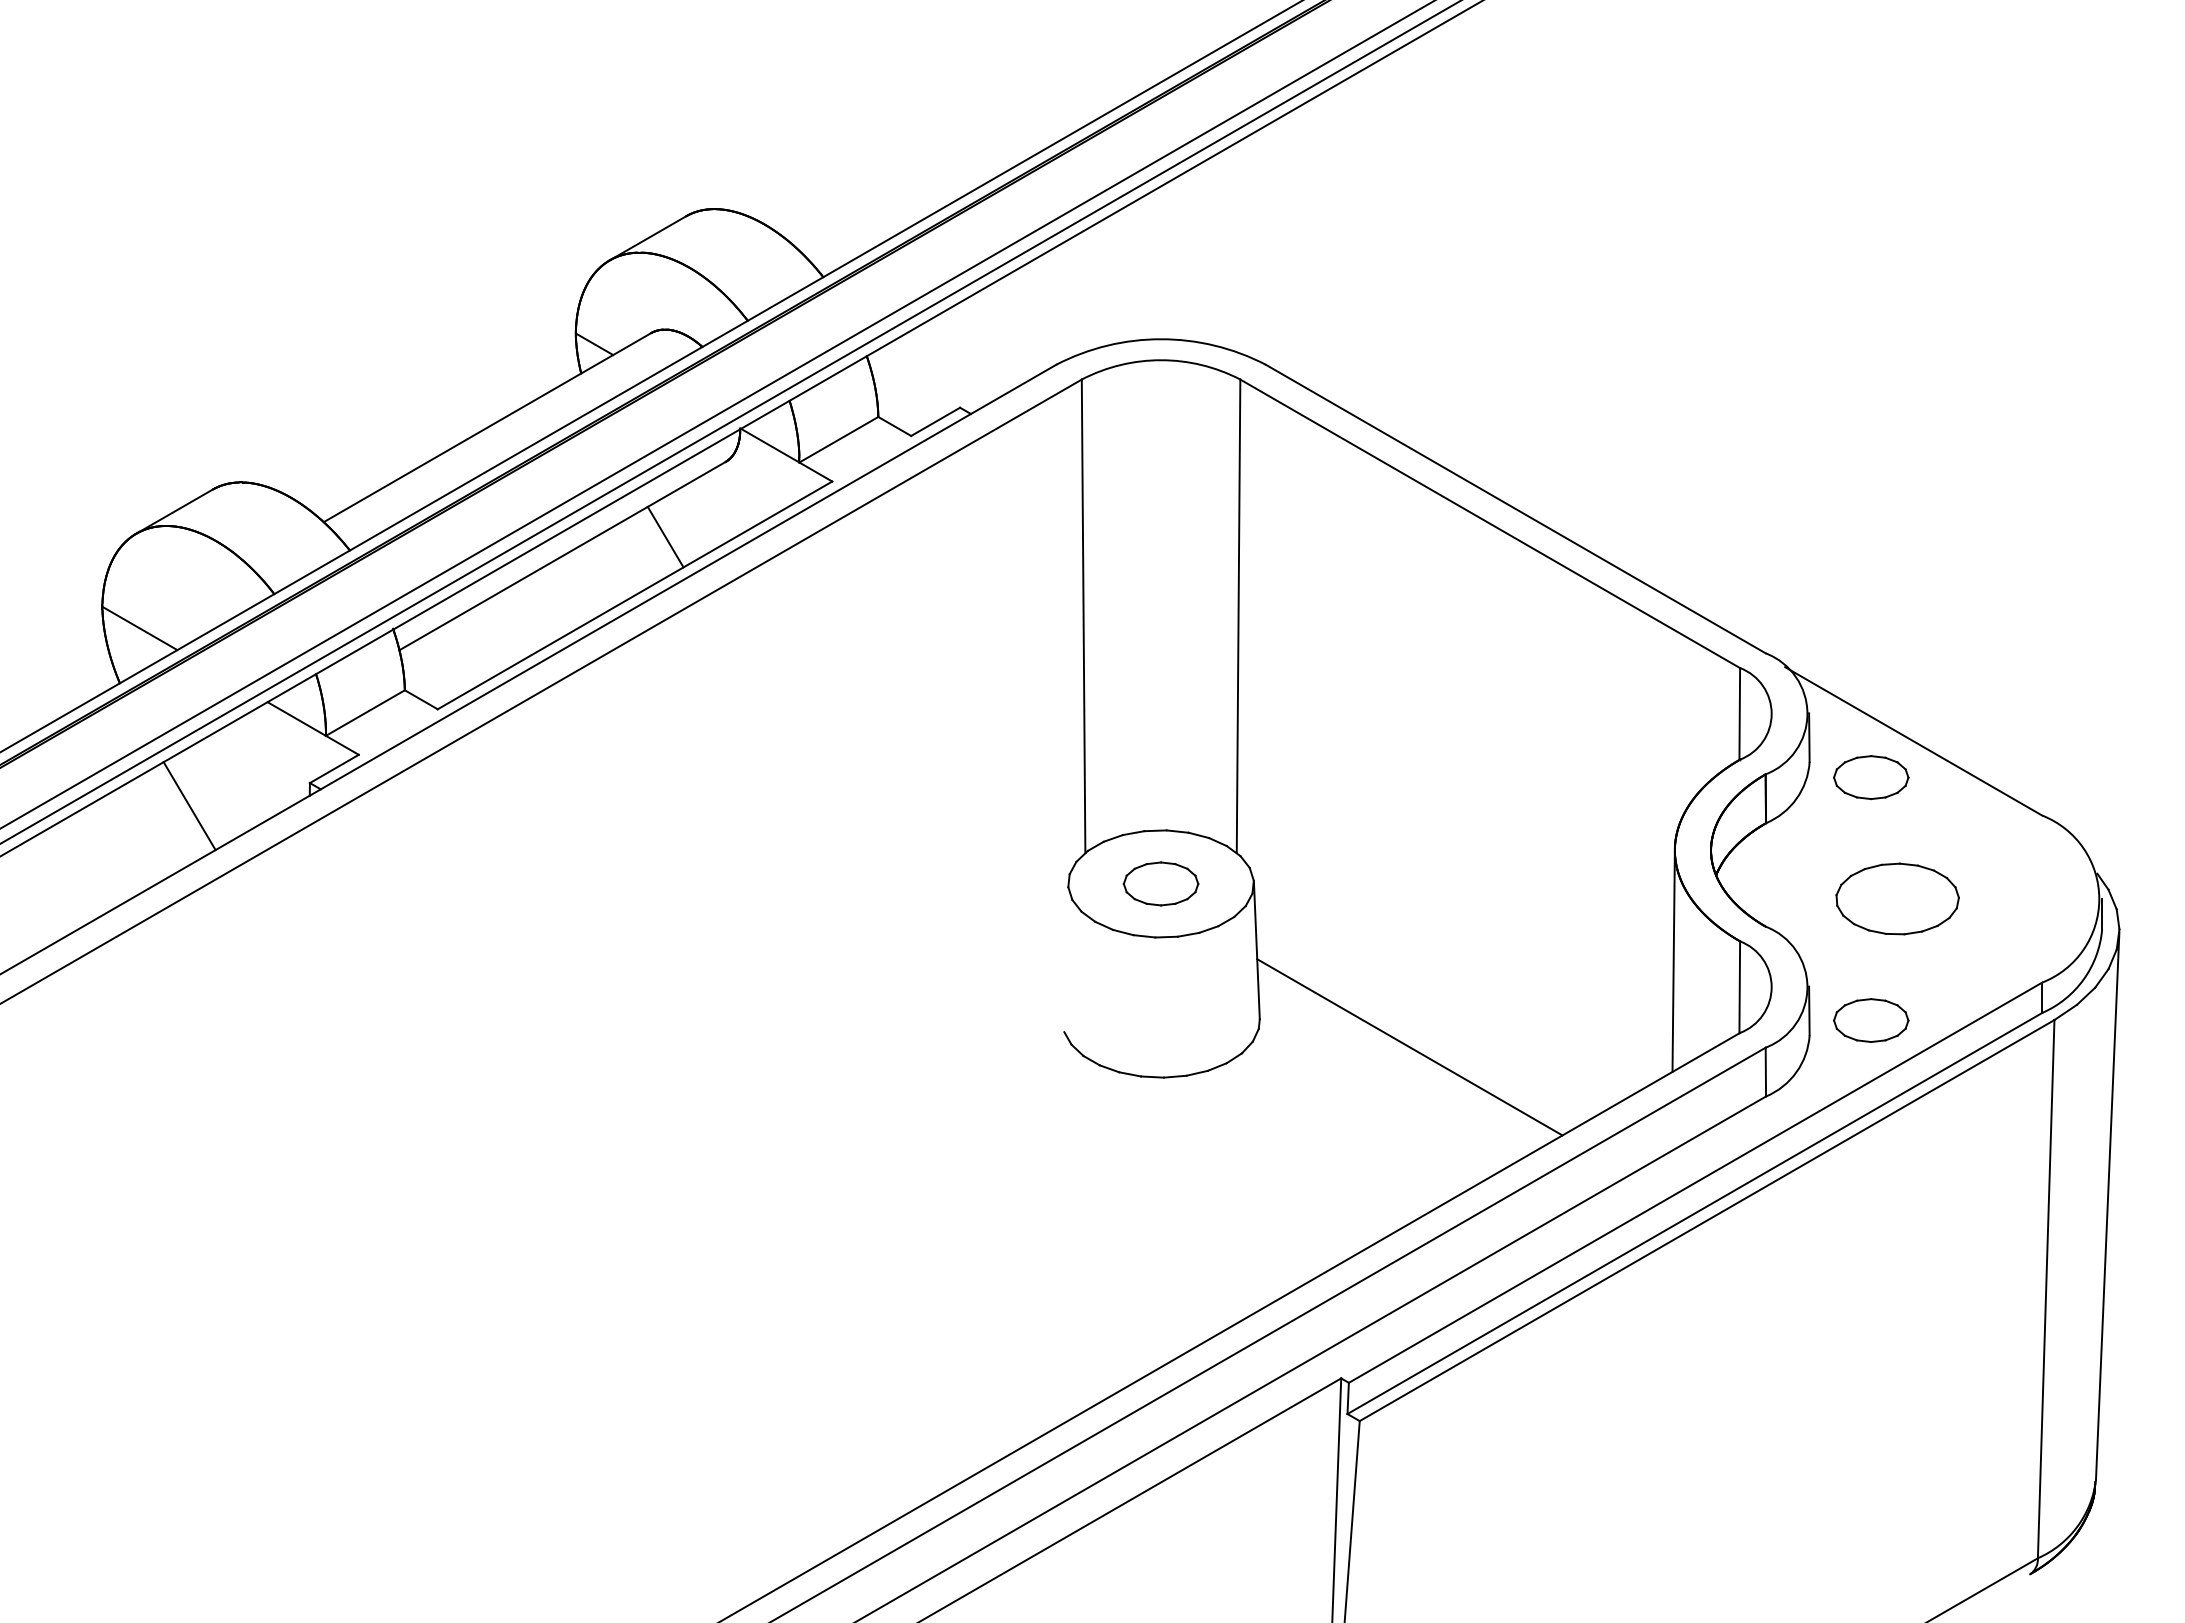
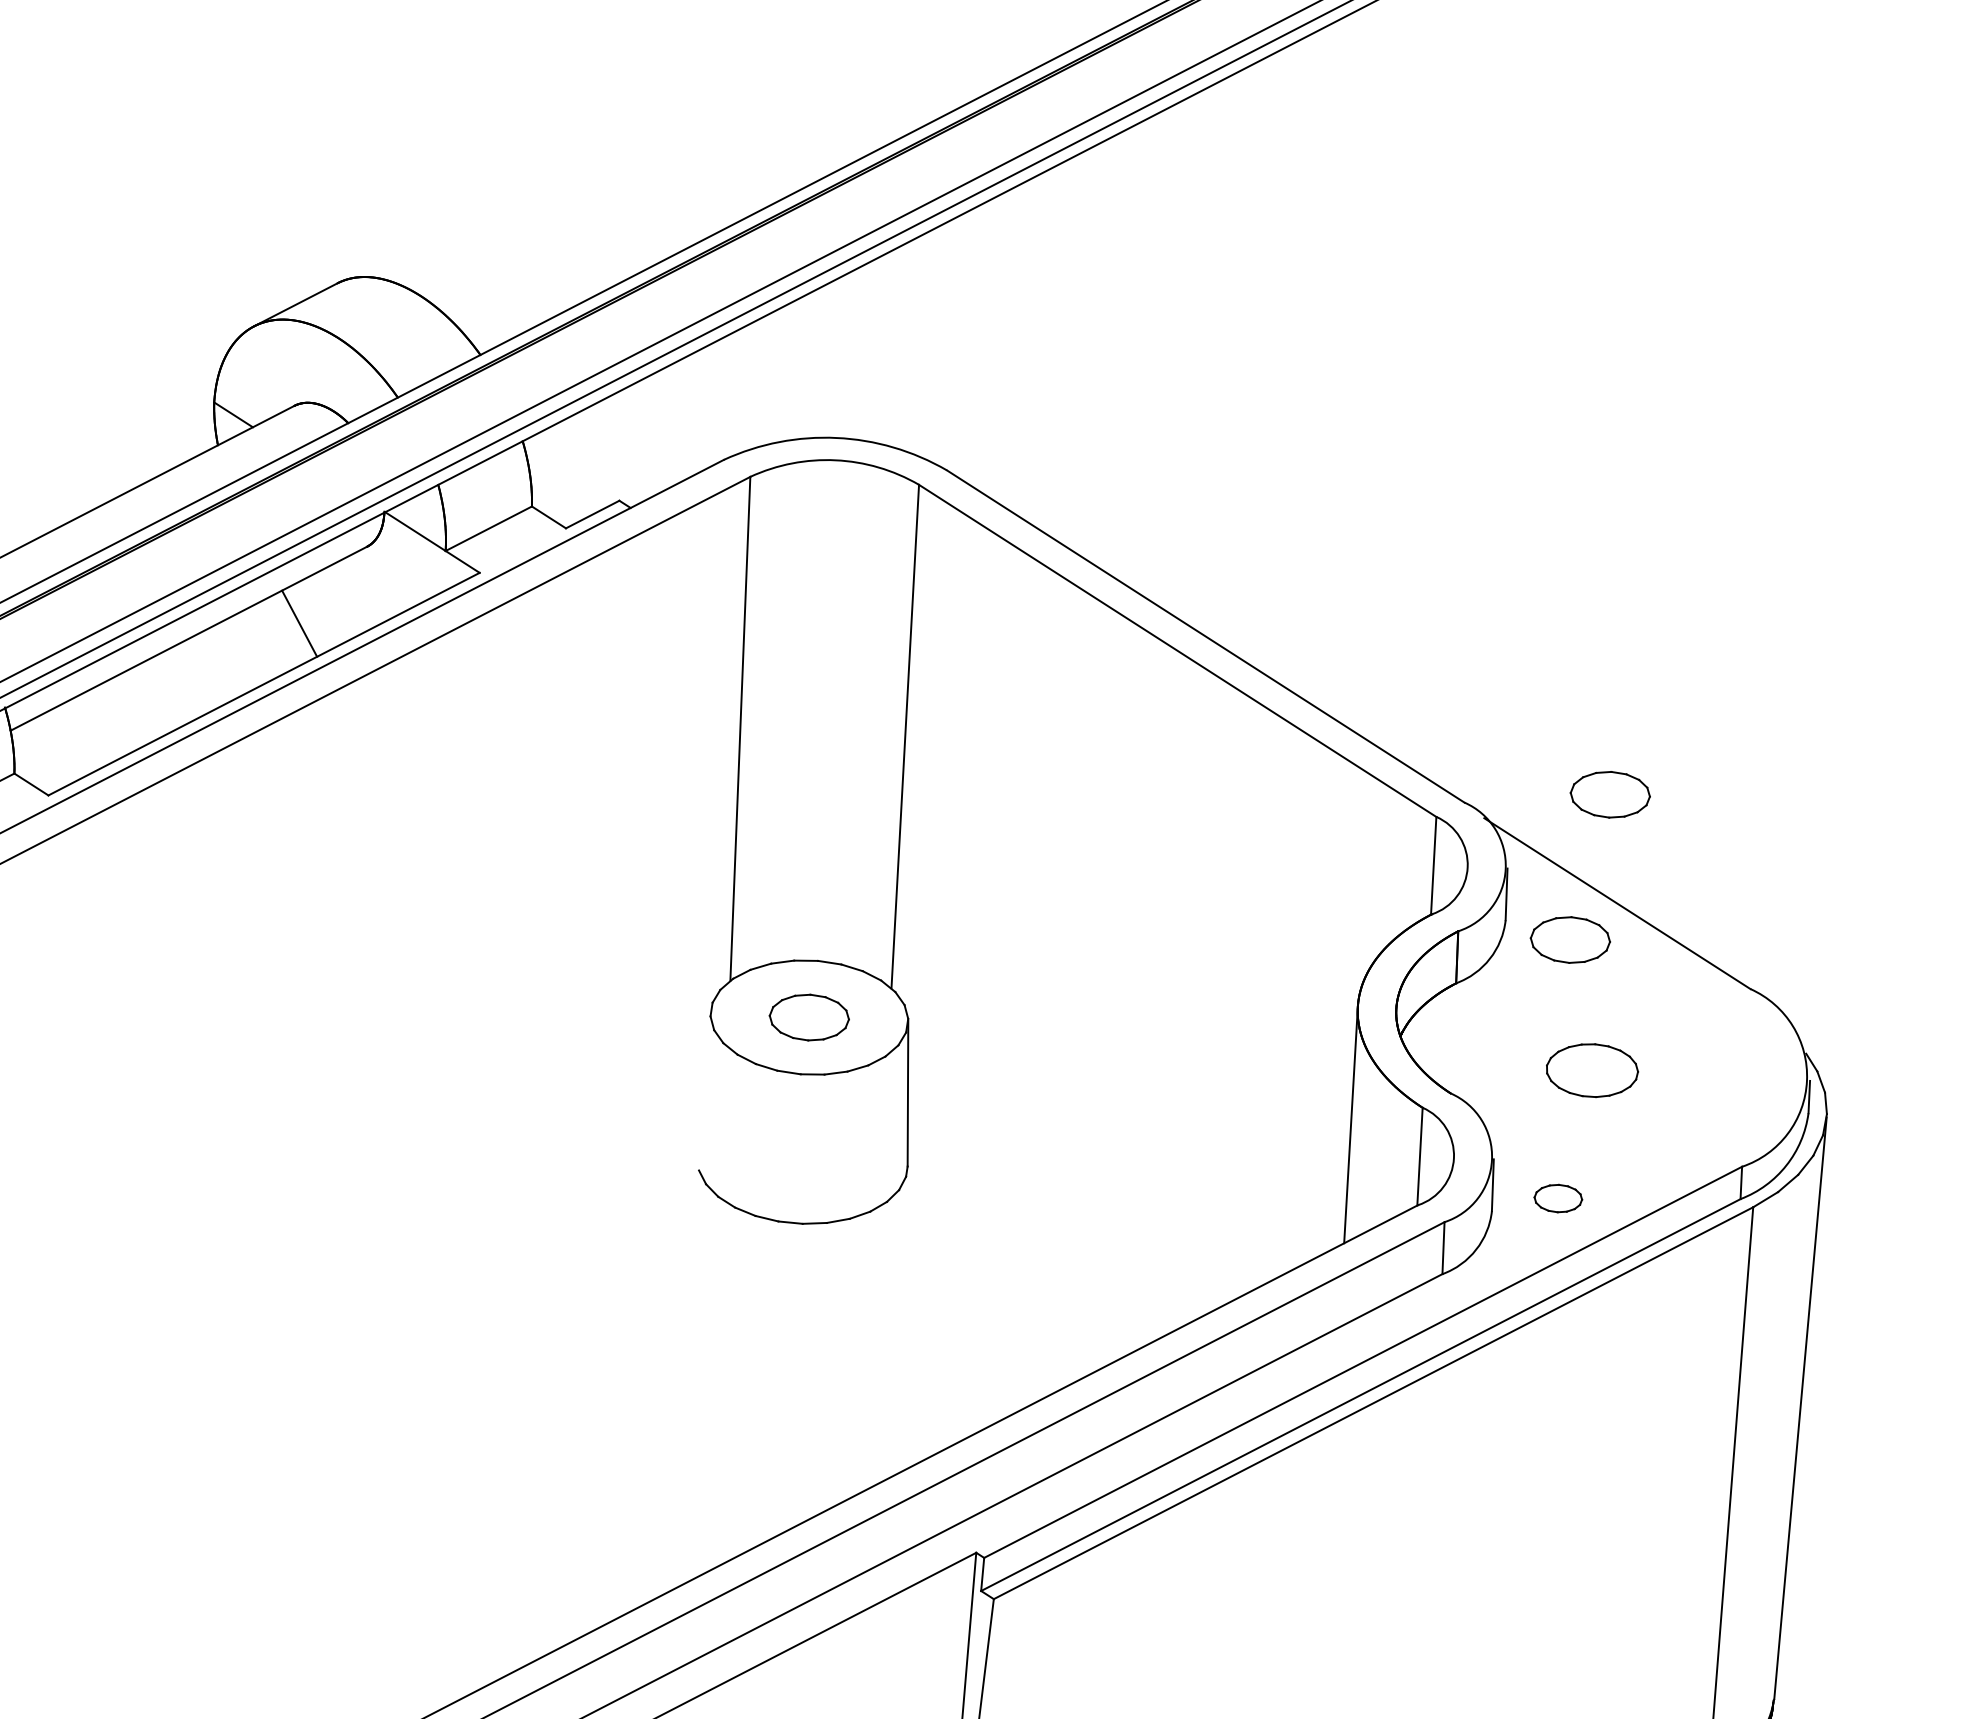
part: (1902, 639) -> (1610, 794), added
part: (1897, 898) -> (1592, 1070), size x0.7
part: (1871, 1020) -> (1558, 1198), size x0.6
line: (1409, 1047) -> (1065, 1204), removed

